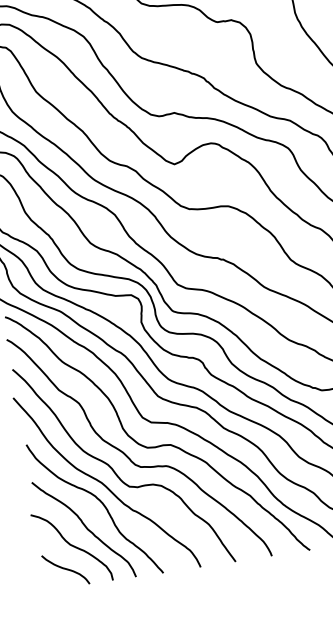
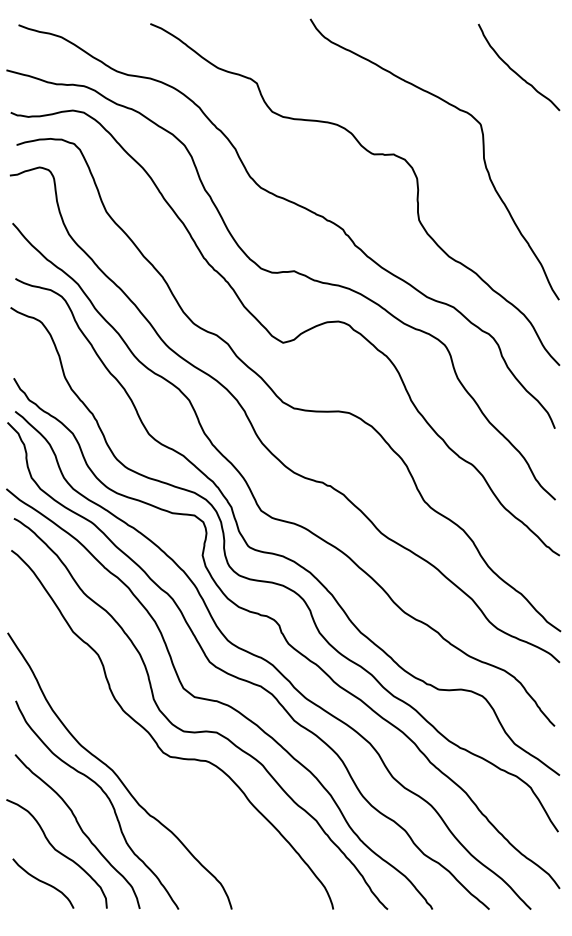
curve: (115, 471) -> (133, 757), removed

